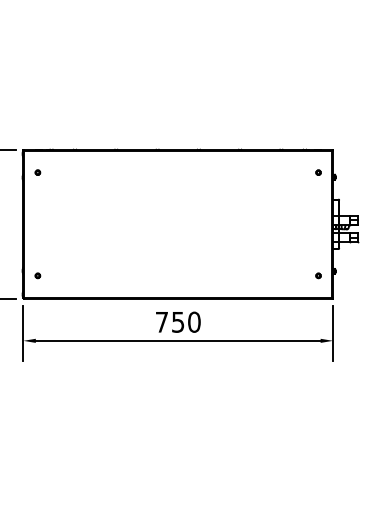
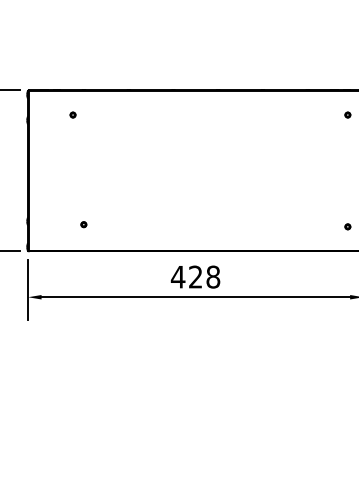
part: (37, 172) -> (72, 114), moved
part: (37, 275) -> (83, 224), moved
text: (177, 321) -> (195, 276), 750 -> 428

